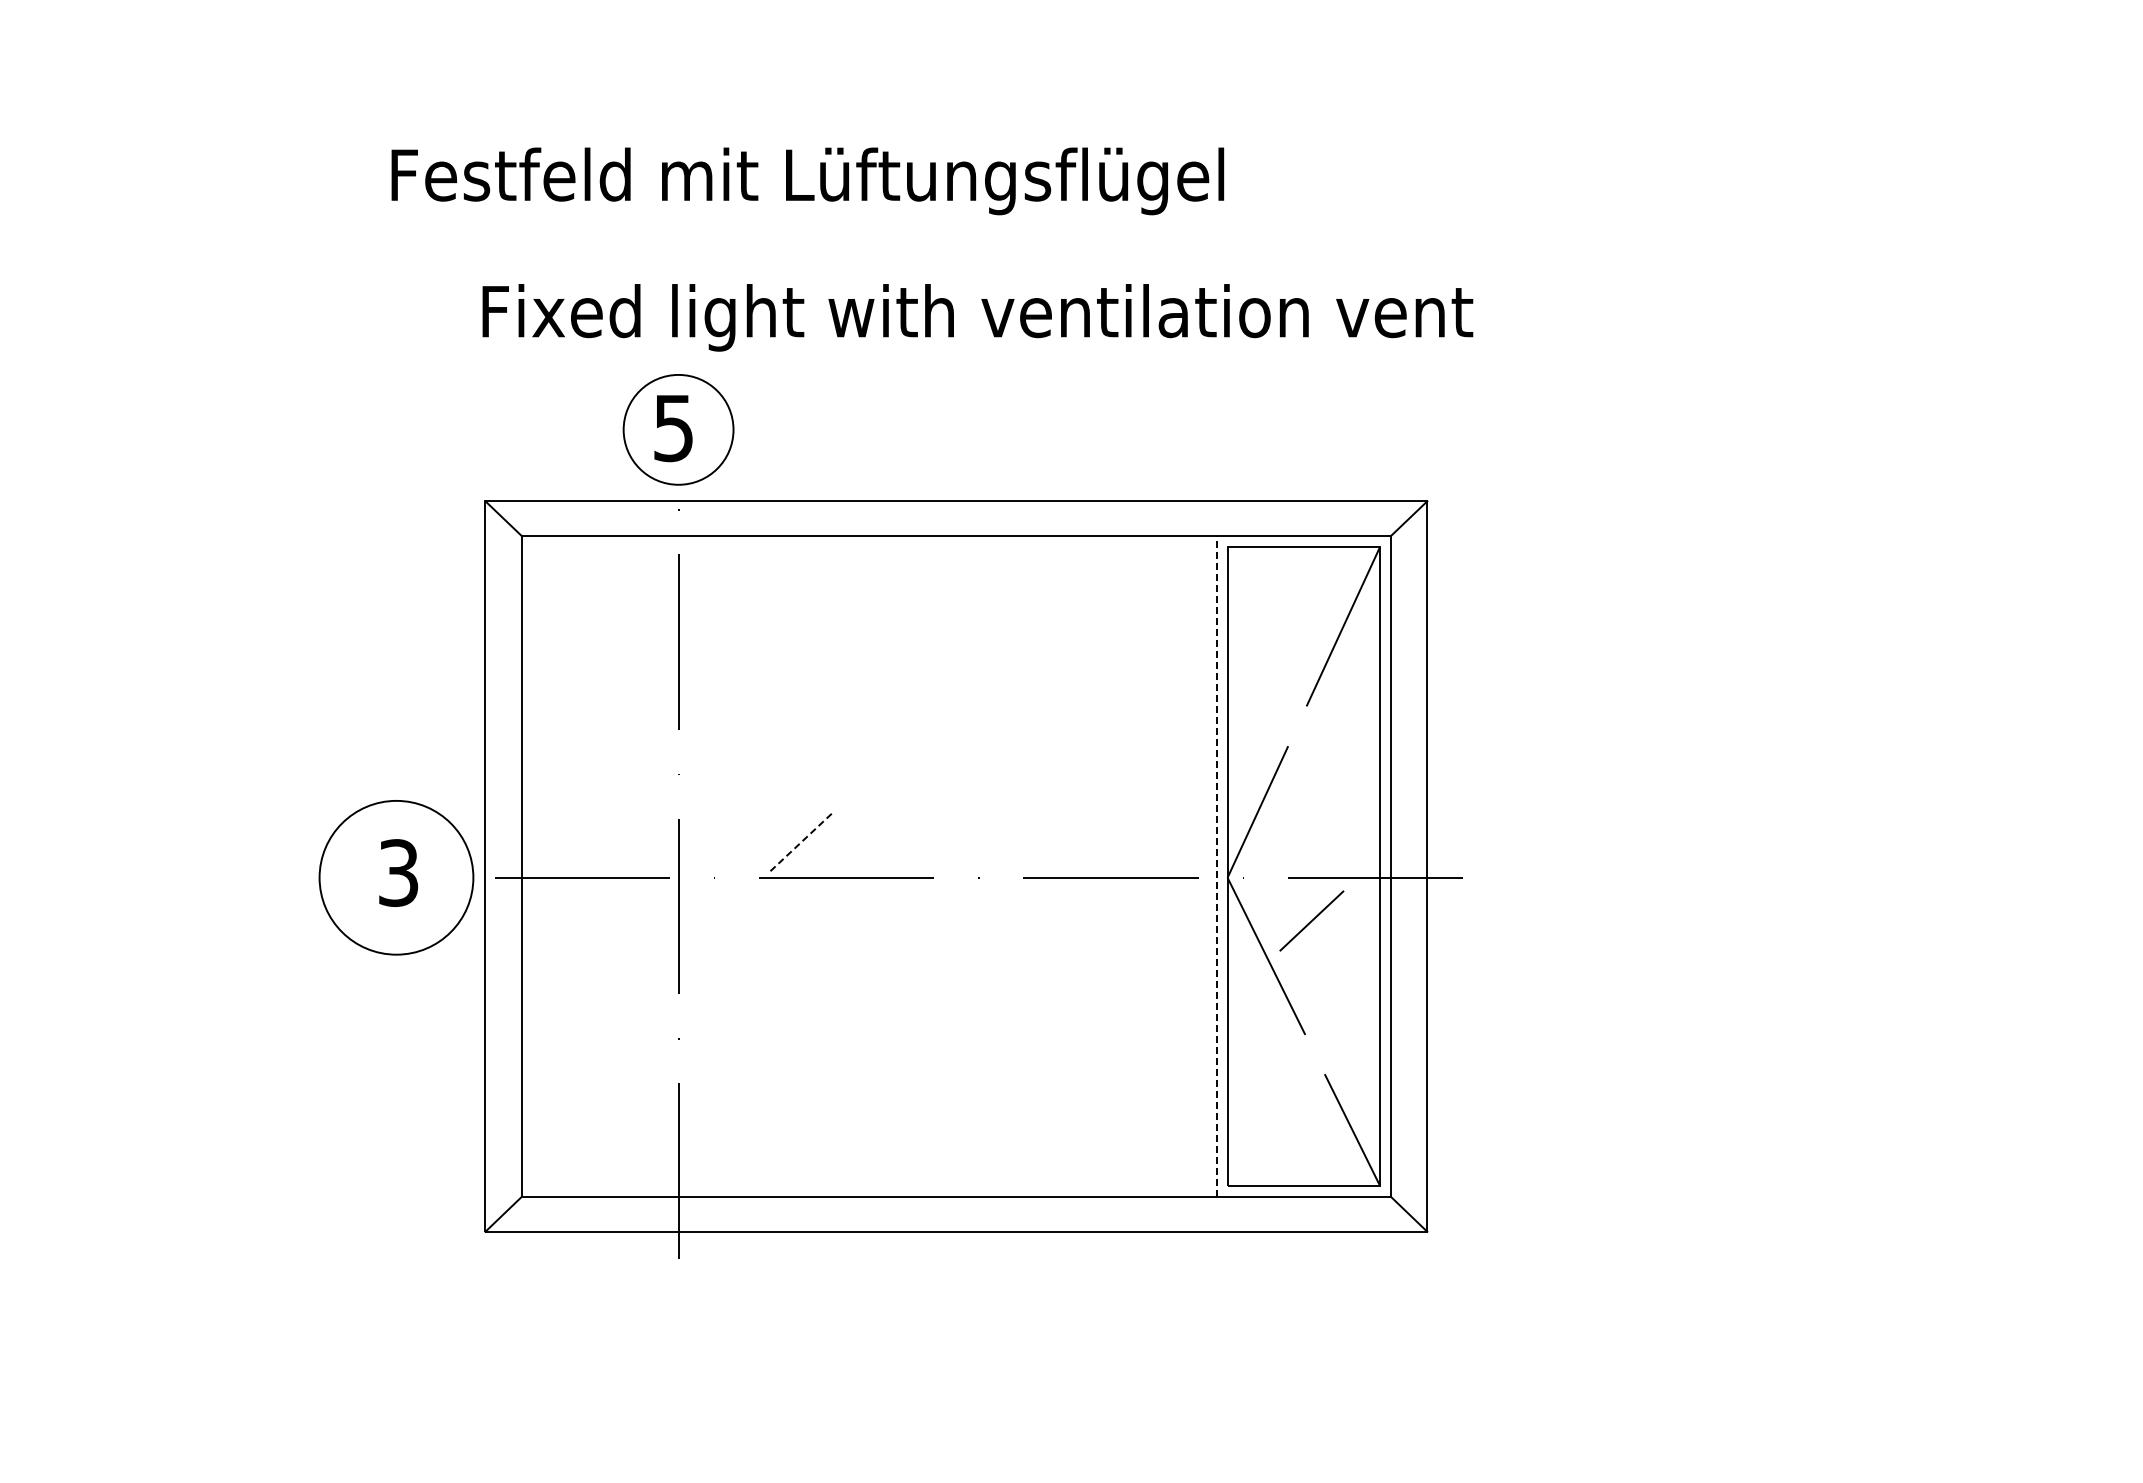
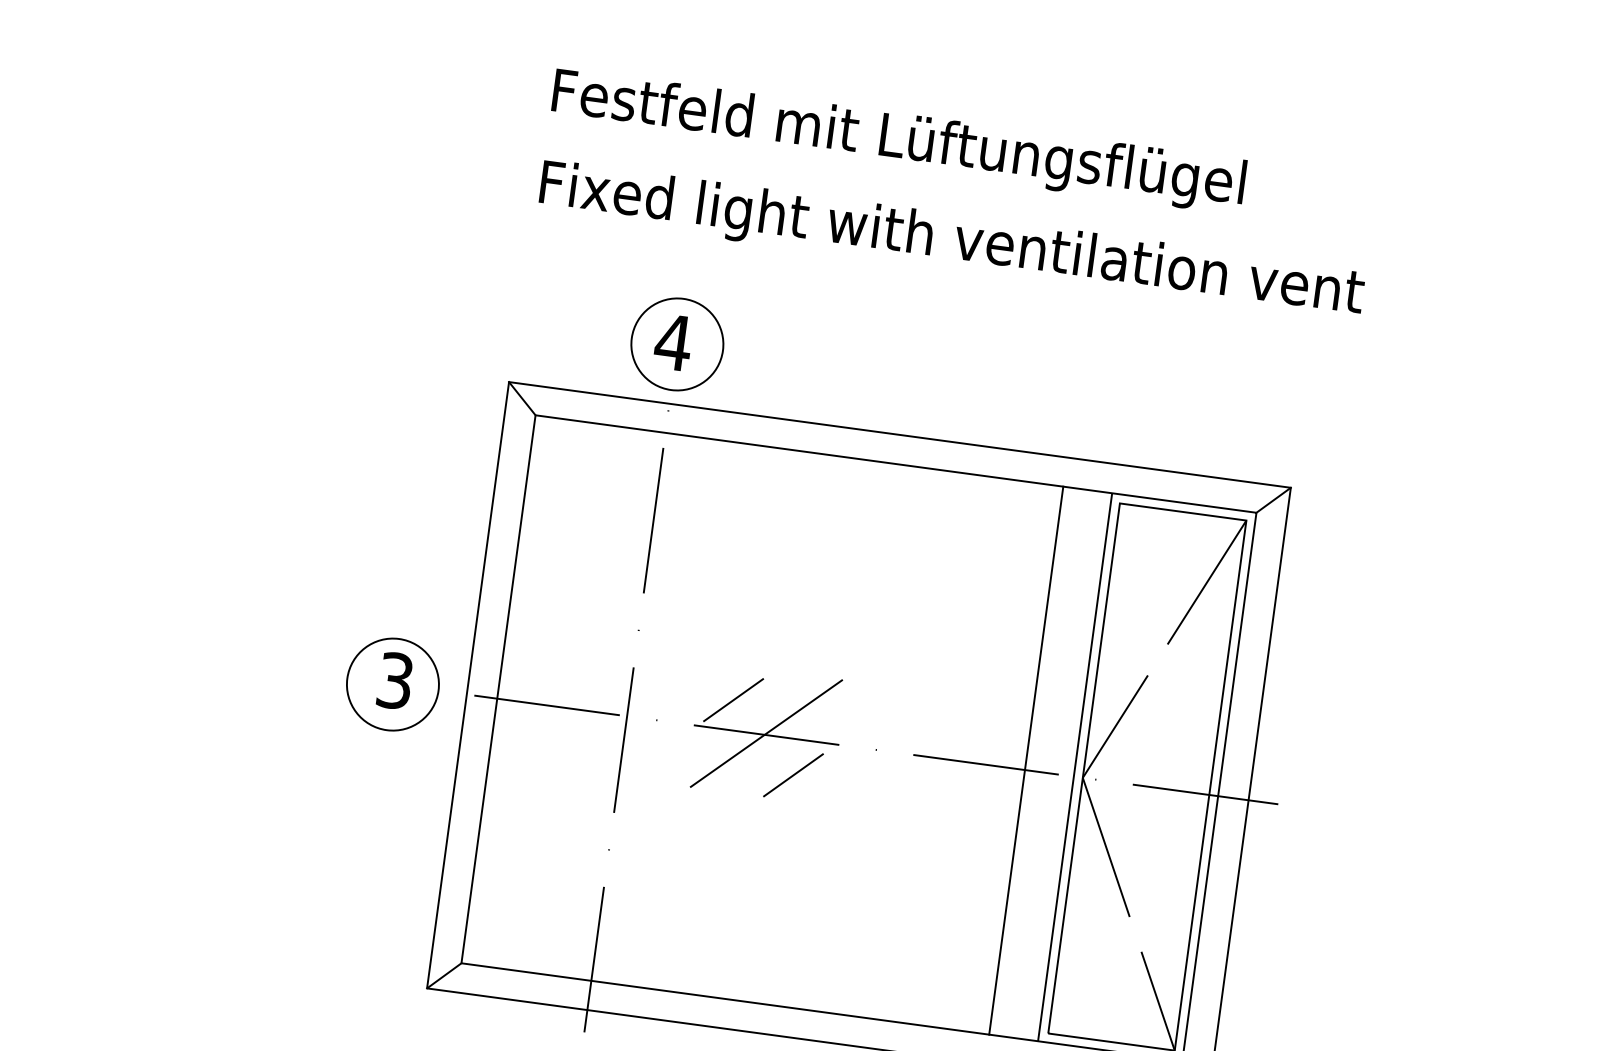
text: (807, 181) -> (898, 141), moved
text: (977, 317) -> (951, 241), moved
text: (673, 428) -> (673, 342), 5 -> 4
line: (802, 841) -> (734, 700), dashed -> solid
line: (1216, 865) -> (1074, 766), dashed -> solid
line: (1157, 866) -> (1025, 760), added
line: (846, 875) -> (766, 733), added
circle: (396, 877) -> (393, 684), size x0.71
line: (1311, 920) -> (793, 774), moved

